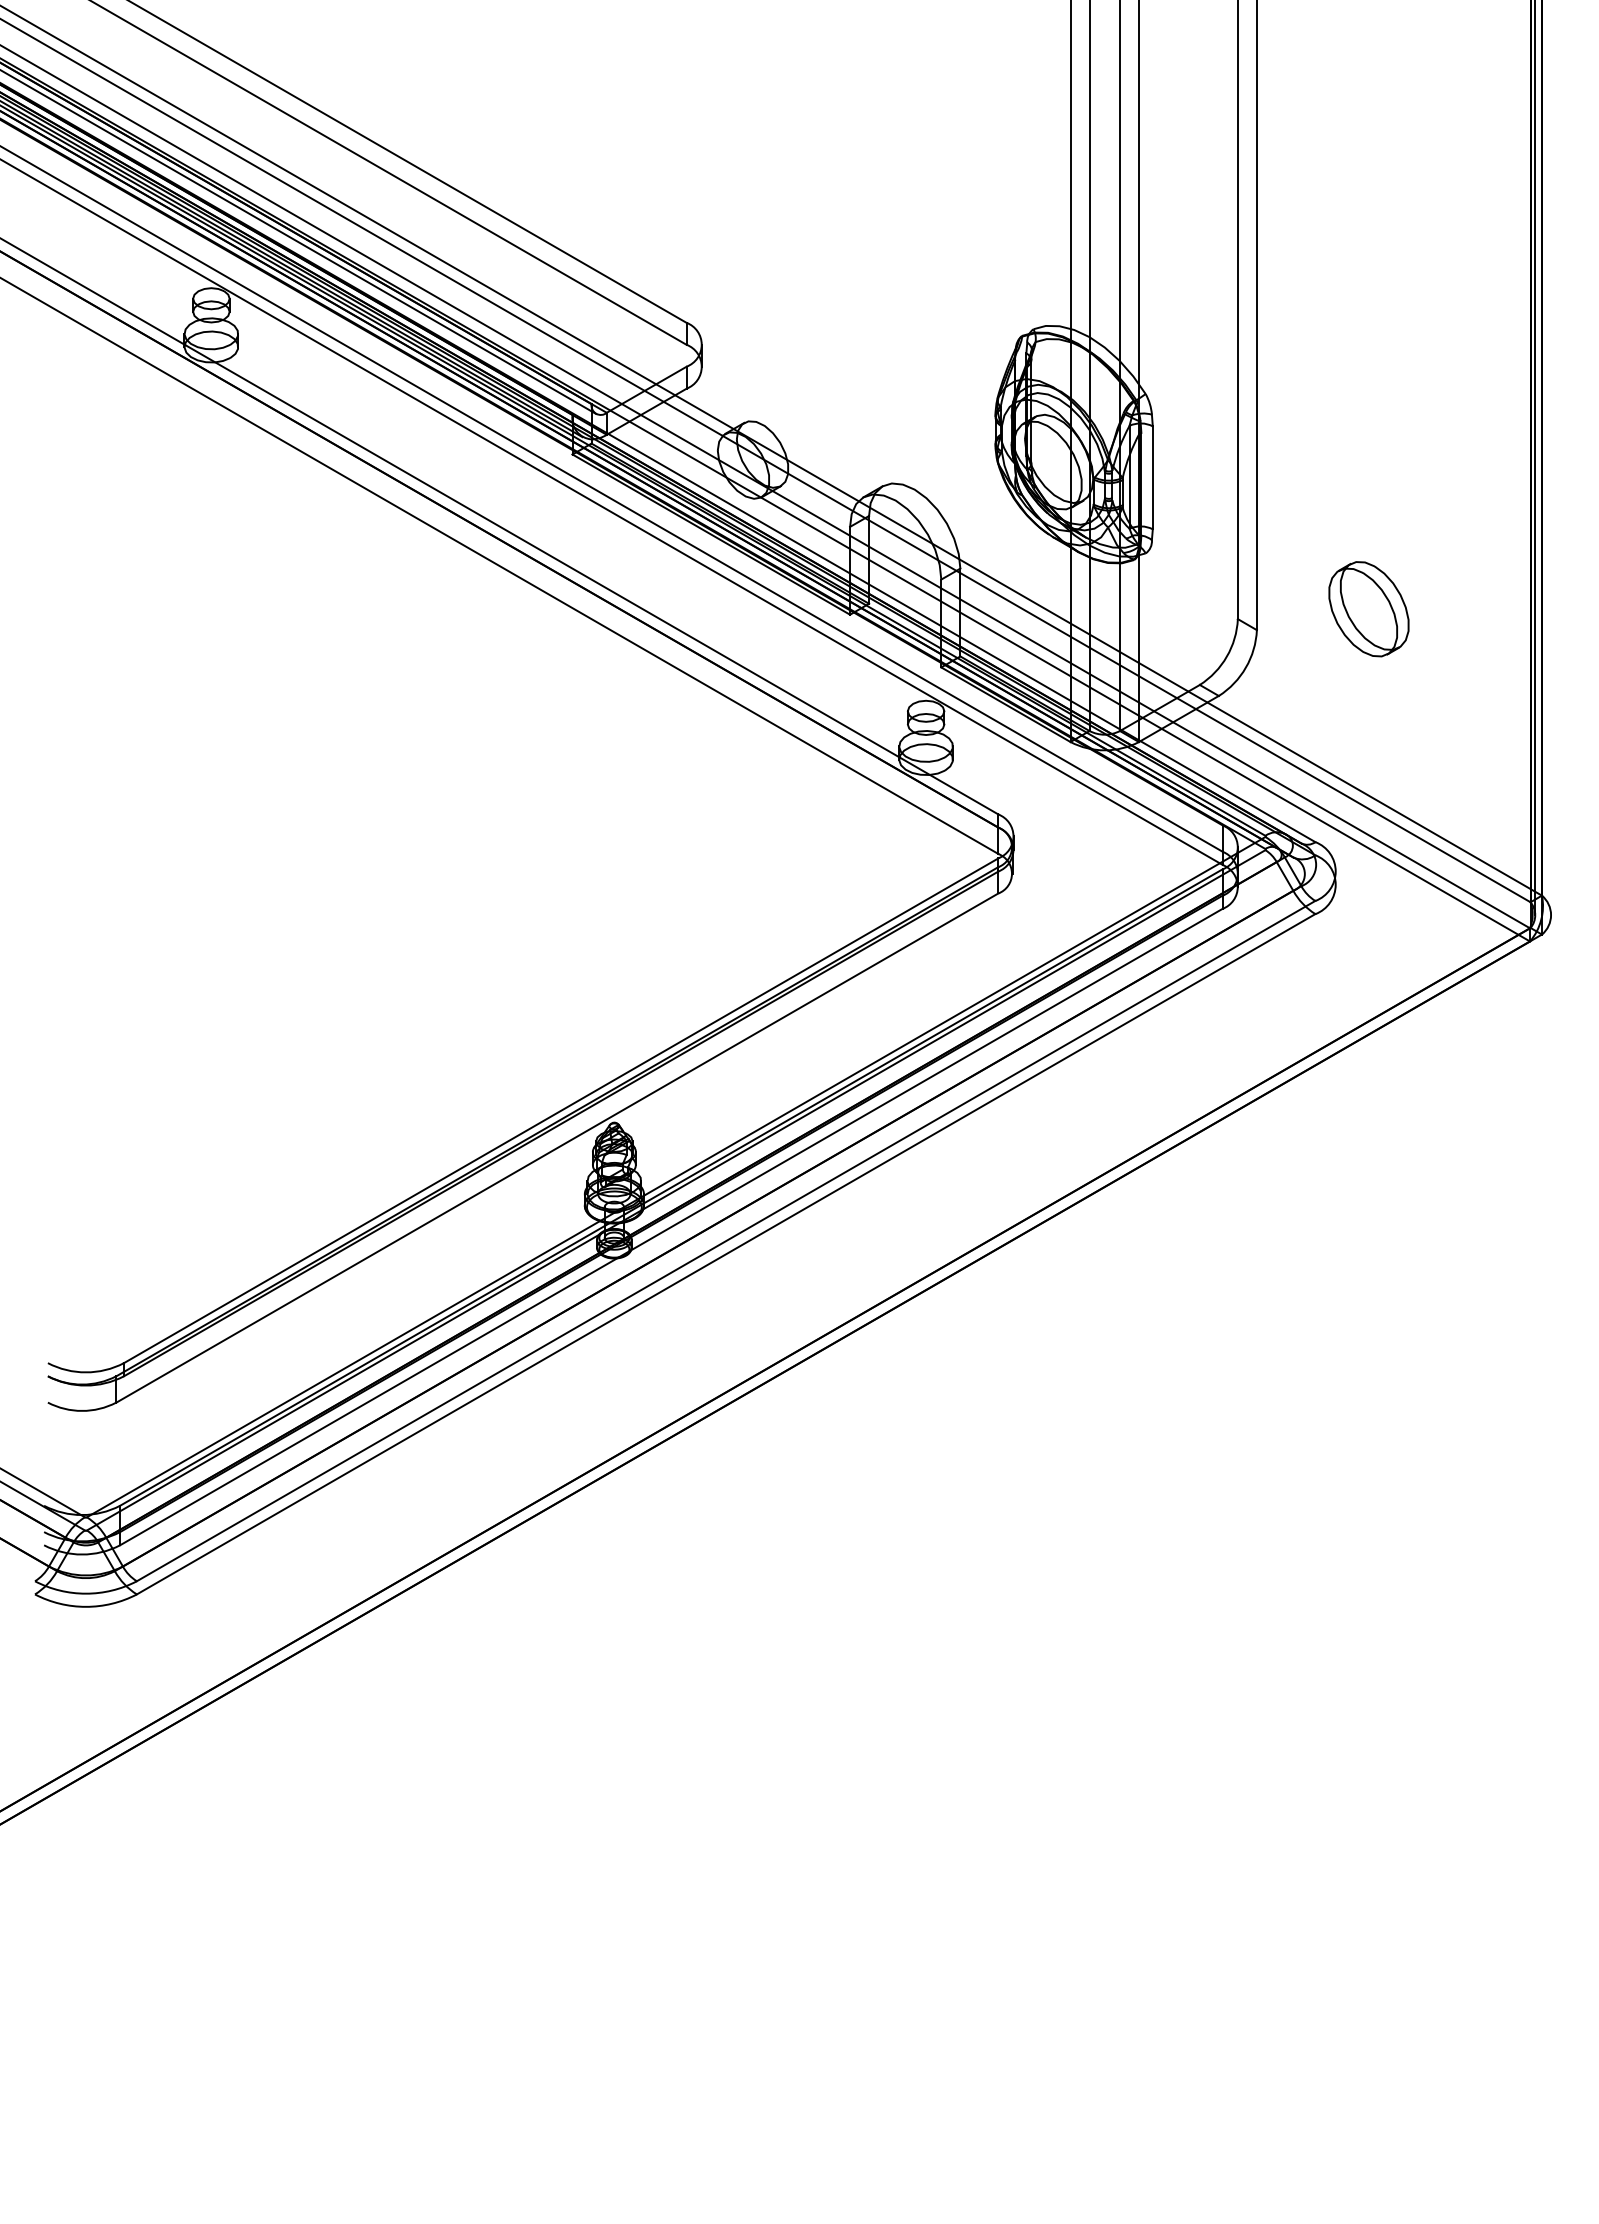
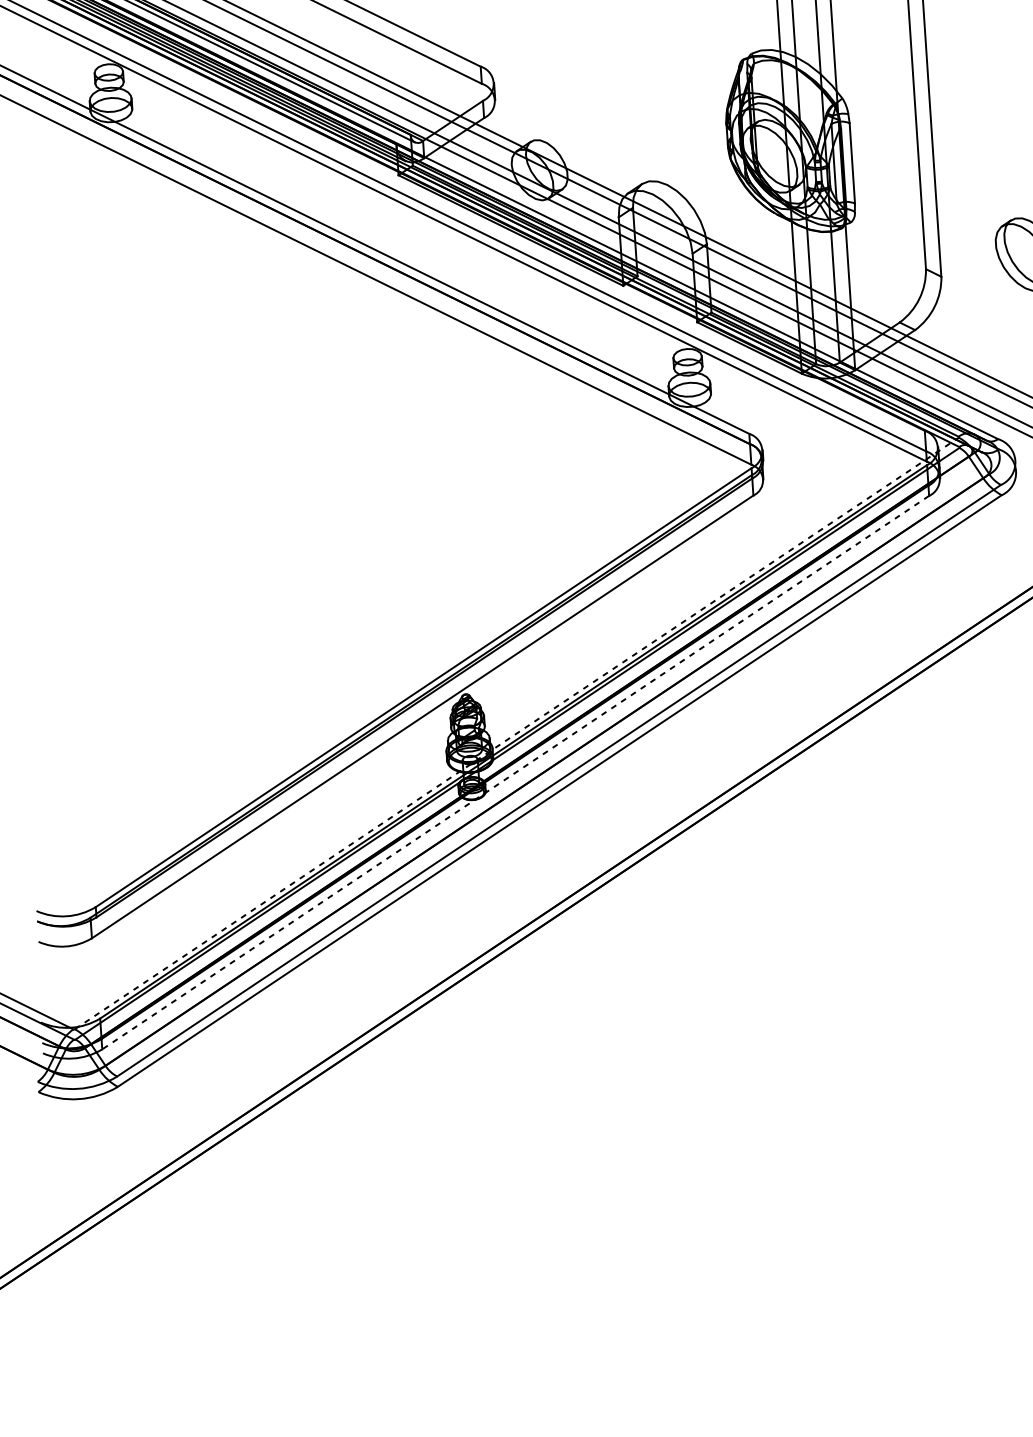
line: (676, 1176) -> (517, 732), solid -> dashed
line: (671, 1227) -> (515, 772), solid -> dashed

